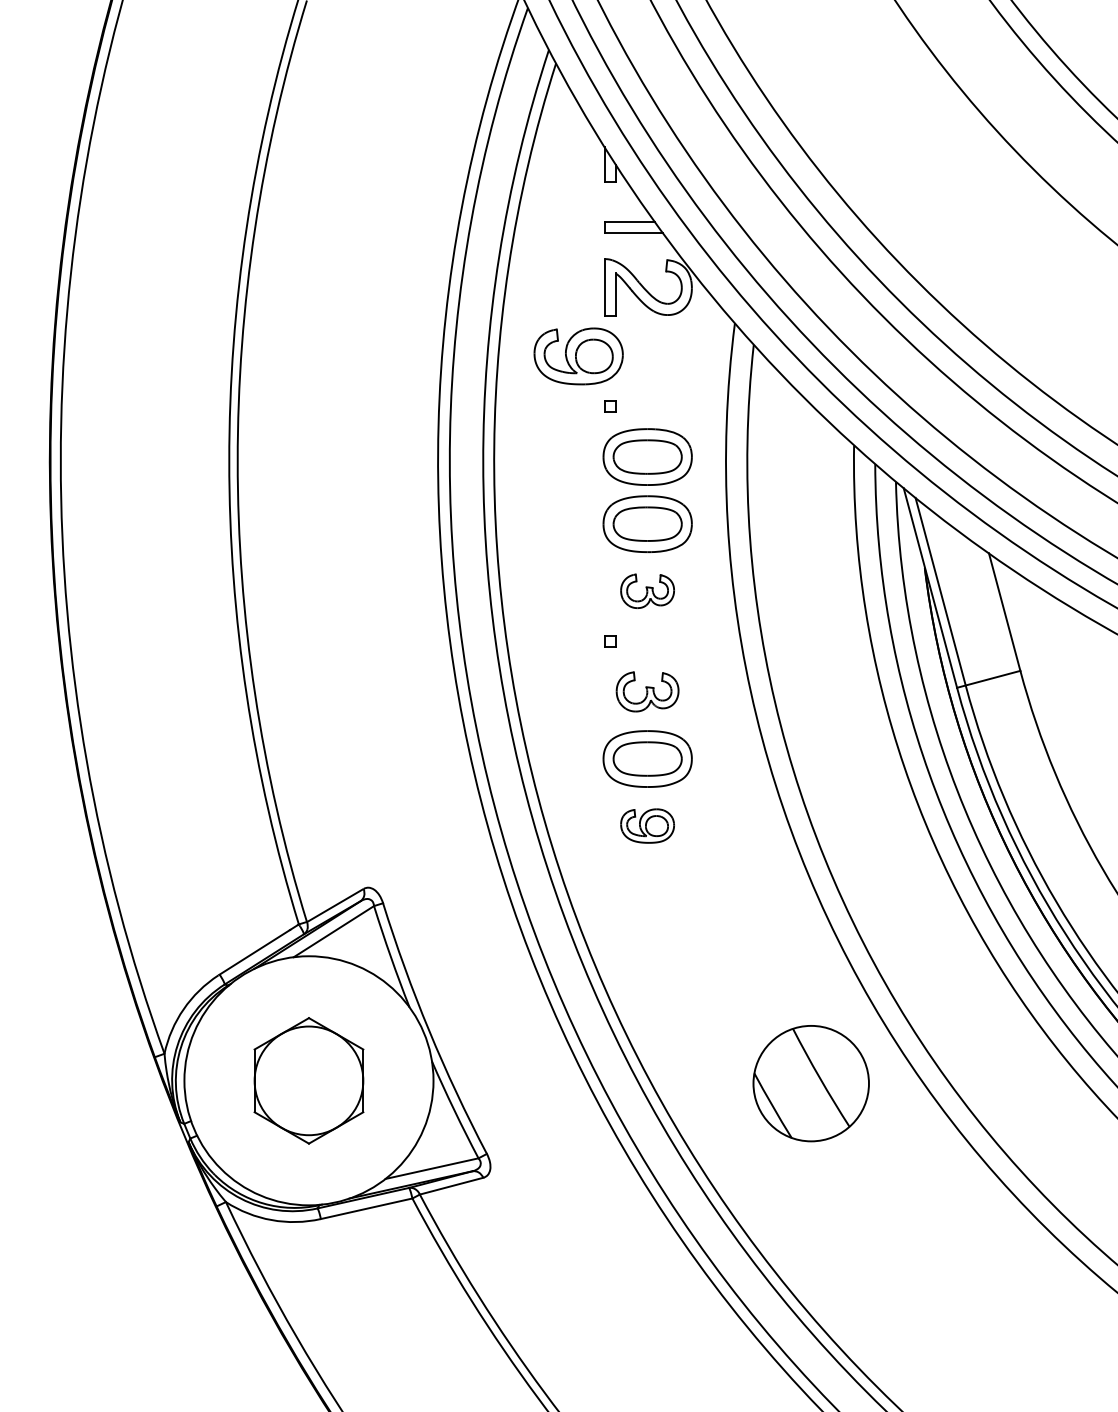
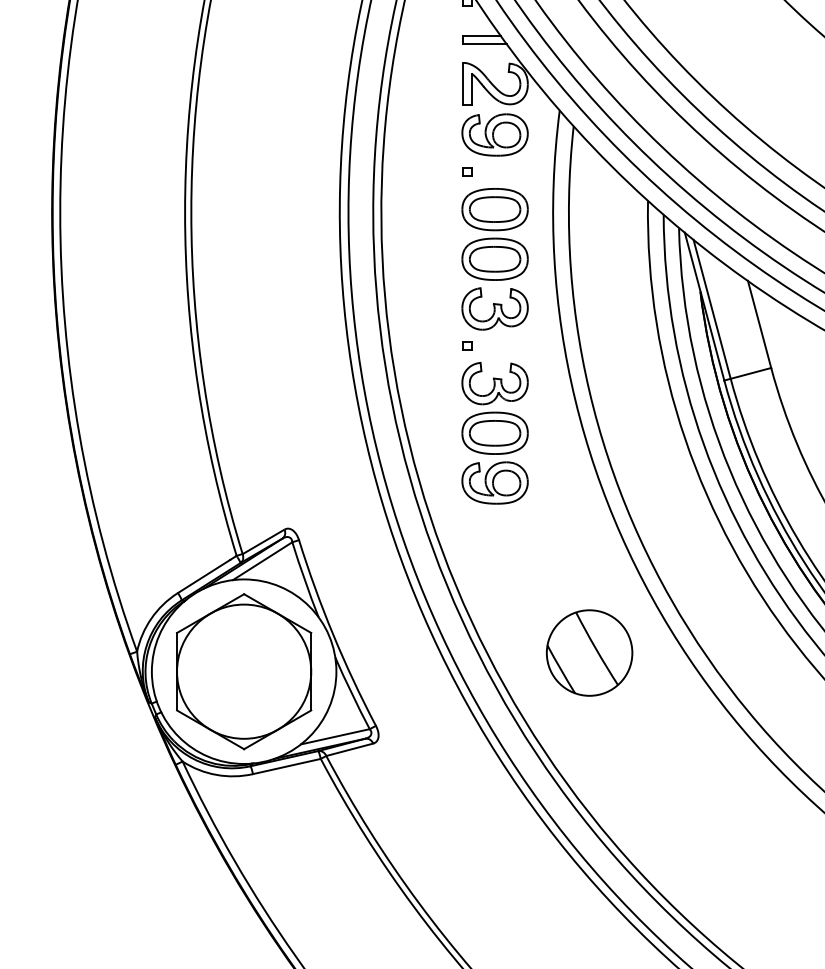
part: (578, 356) -> (494, 135), moved
part: (647, 591) -> (494, 309), size x1.67
part: (647, 691) -> (494, 383), size x1.43
part: (647, 825) -> (494, 482), size x1.67
part: (308, 1080) -> (243, 671), size x1.67
part: (810, 1083) -> (589, 652), moved

